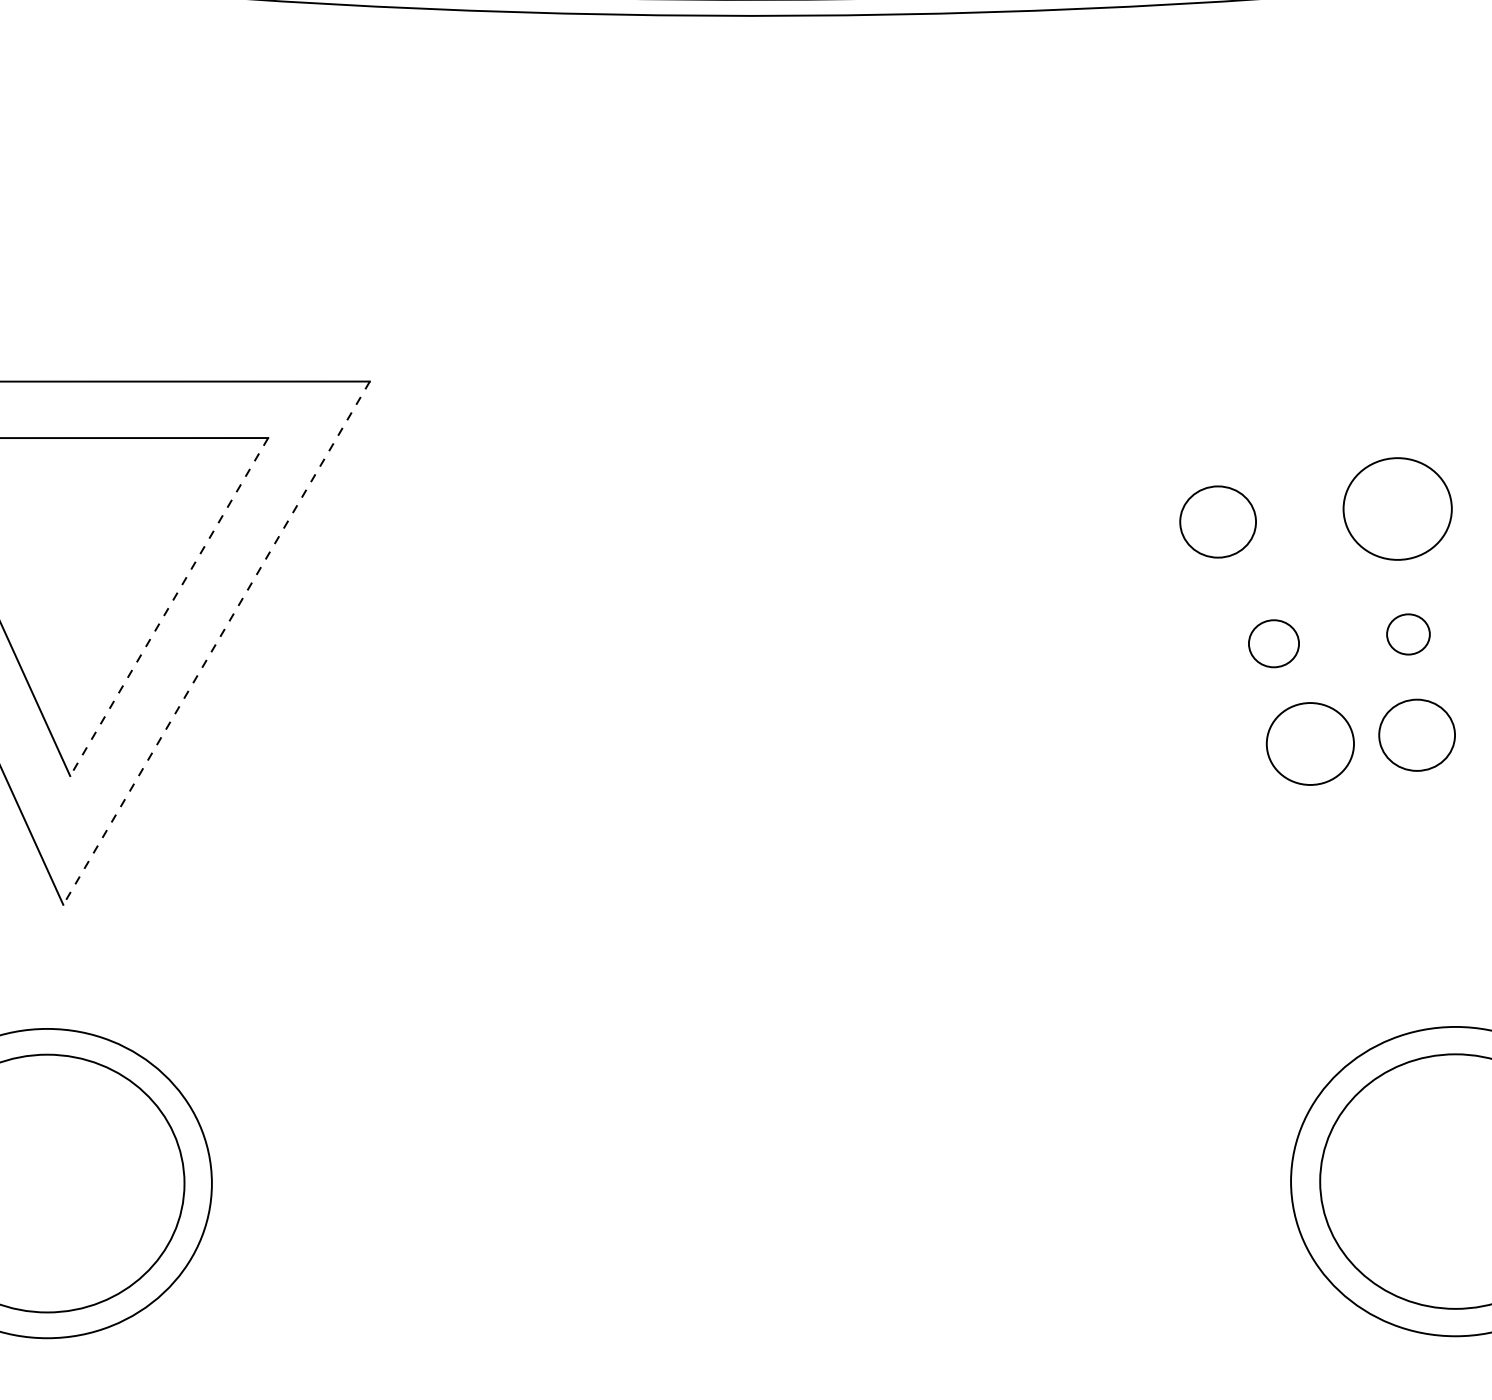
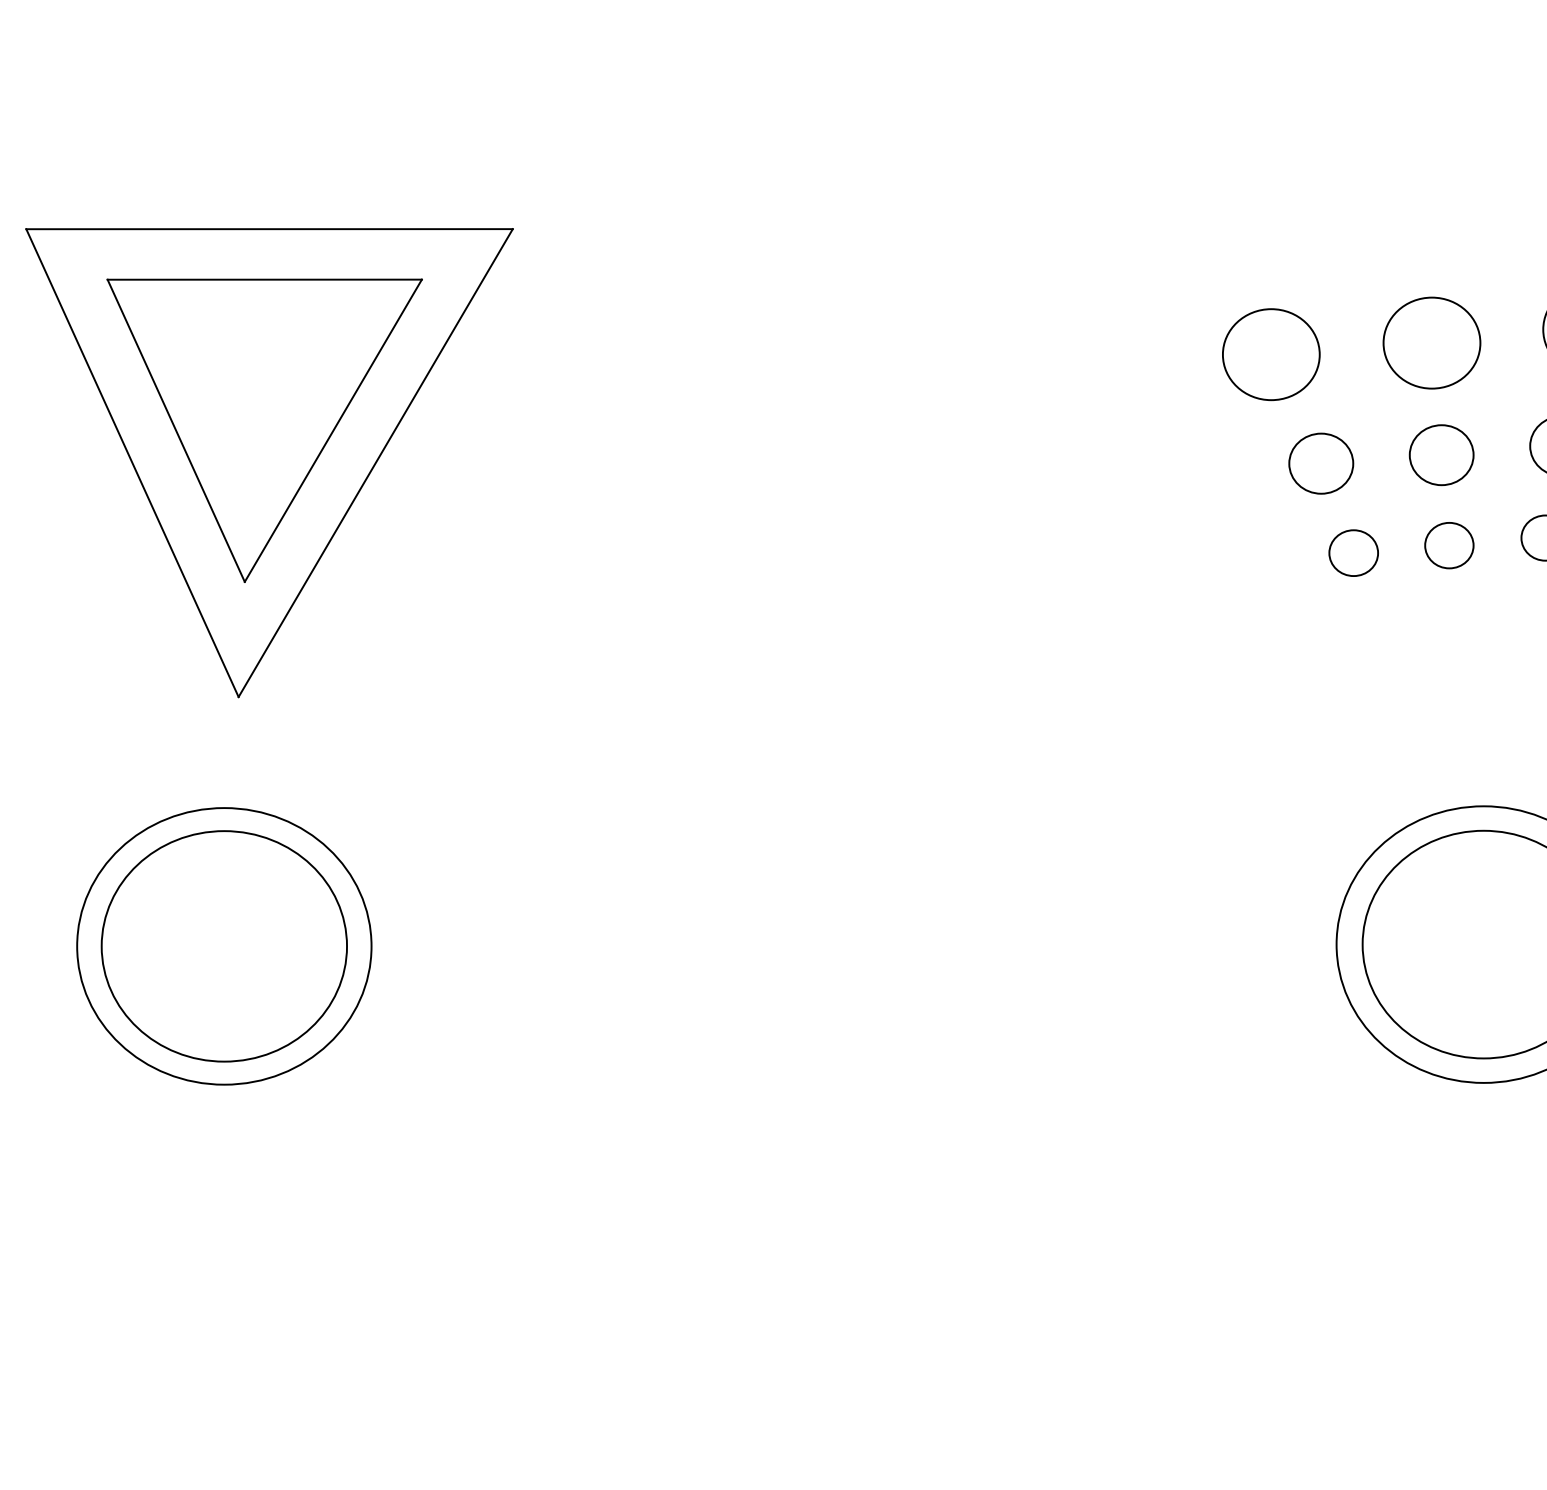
part: (1218, 521) -> (1271, 354), size x1.43
line: (169, 607) -> (333, 431), dashed -> solid
part: (1408, 634) -> (1441, 455), size x1.67
line: (216, 643) -> (375, 463), dashed -> solid
part: (1274, 643) -> (1321, 463), size x1.43
part: (1417, 735) -> (1449, 545), size x0.71
part: (1309, 743) -> (1353, 552), size x0.62

